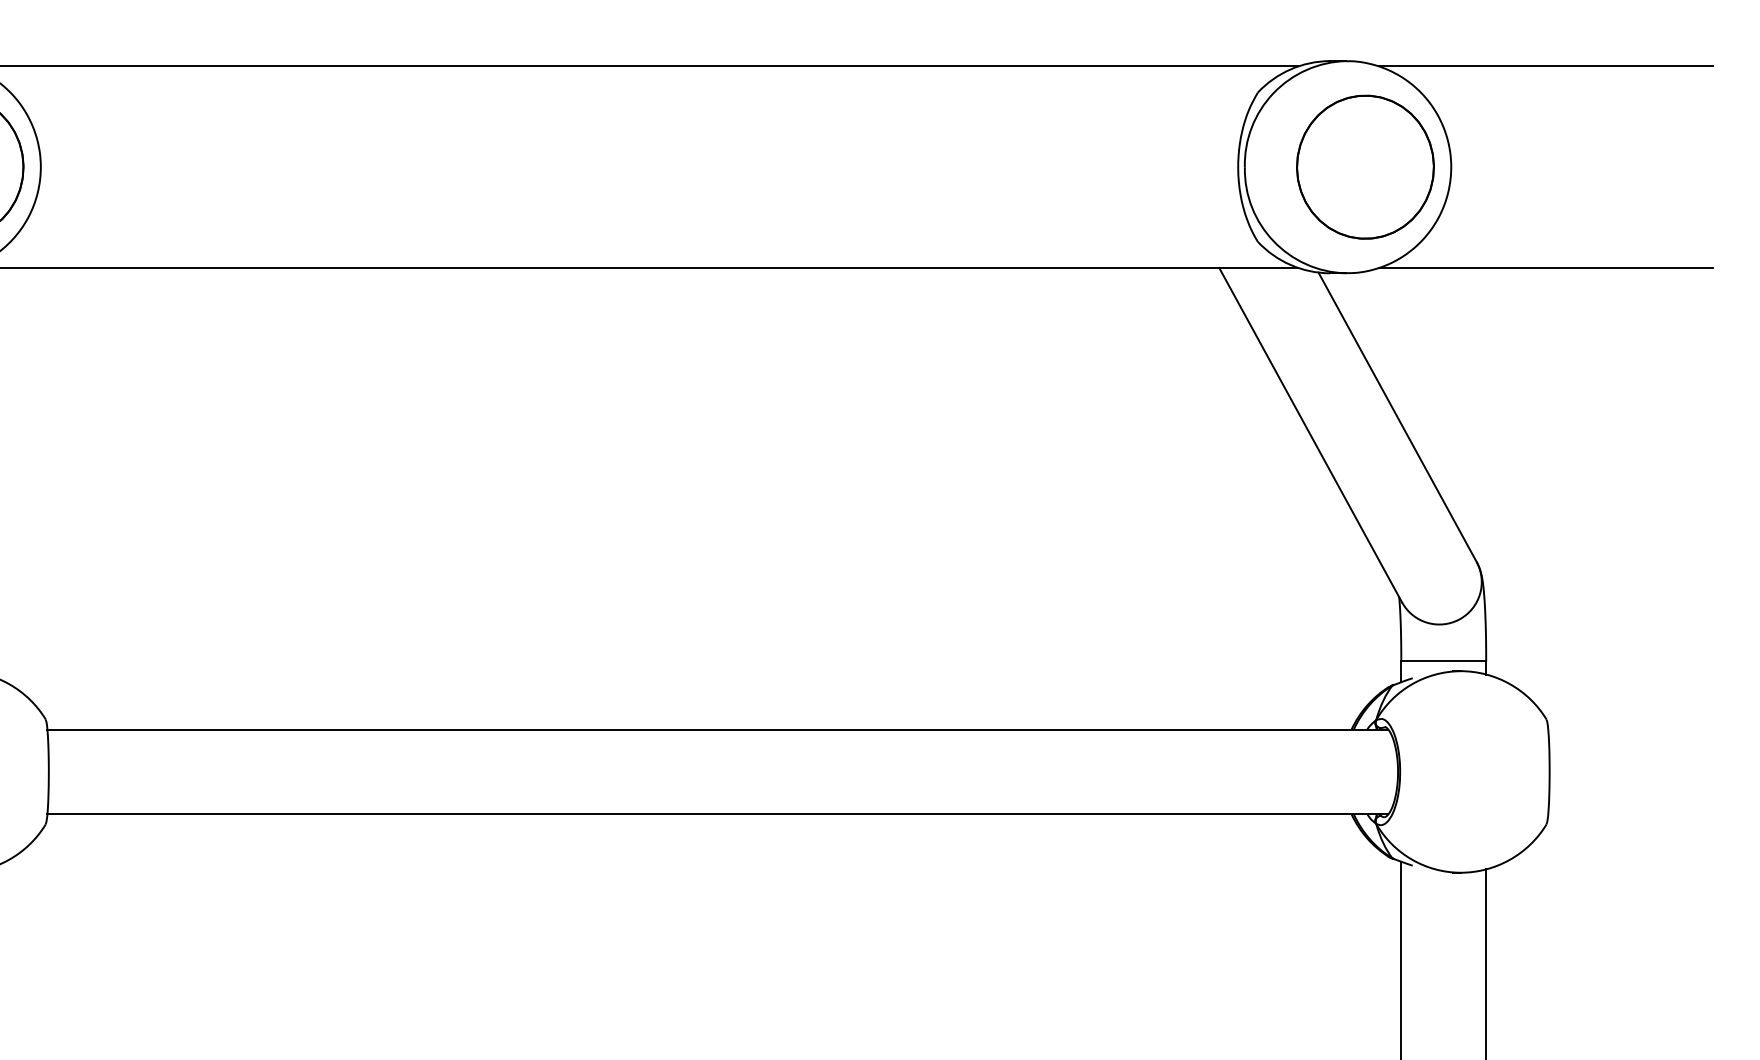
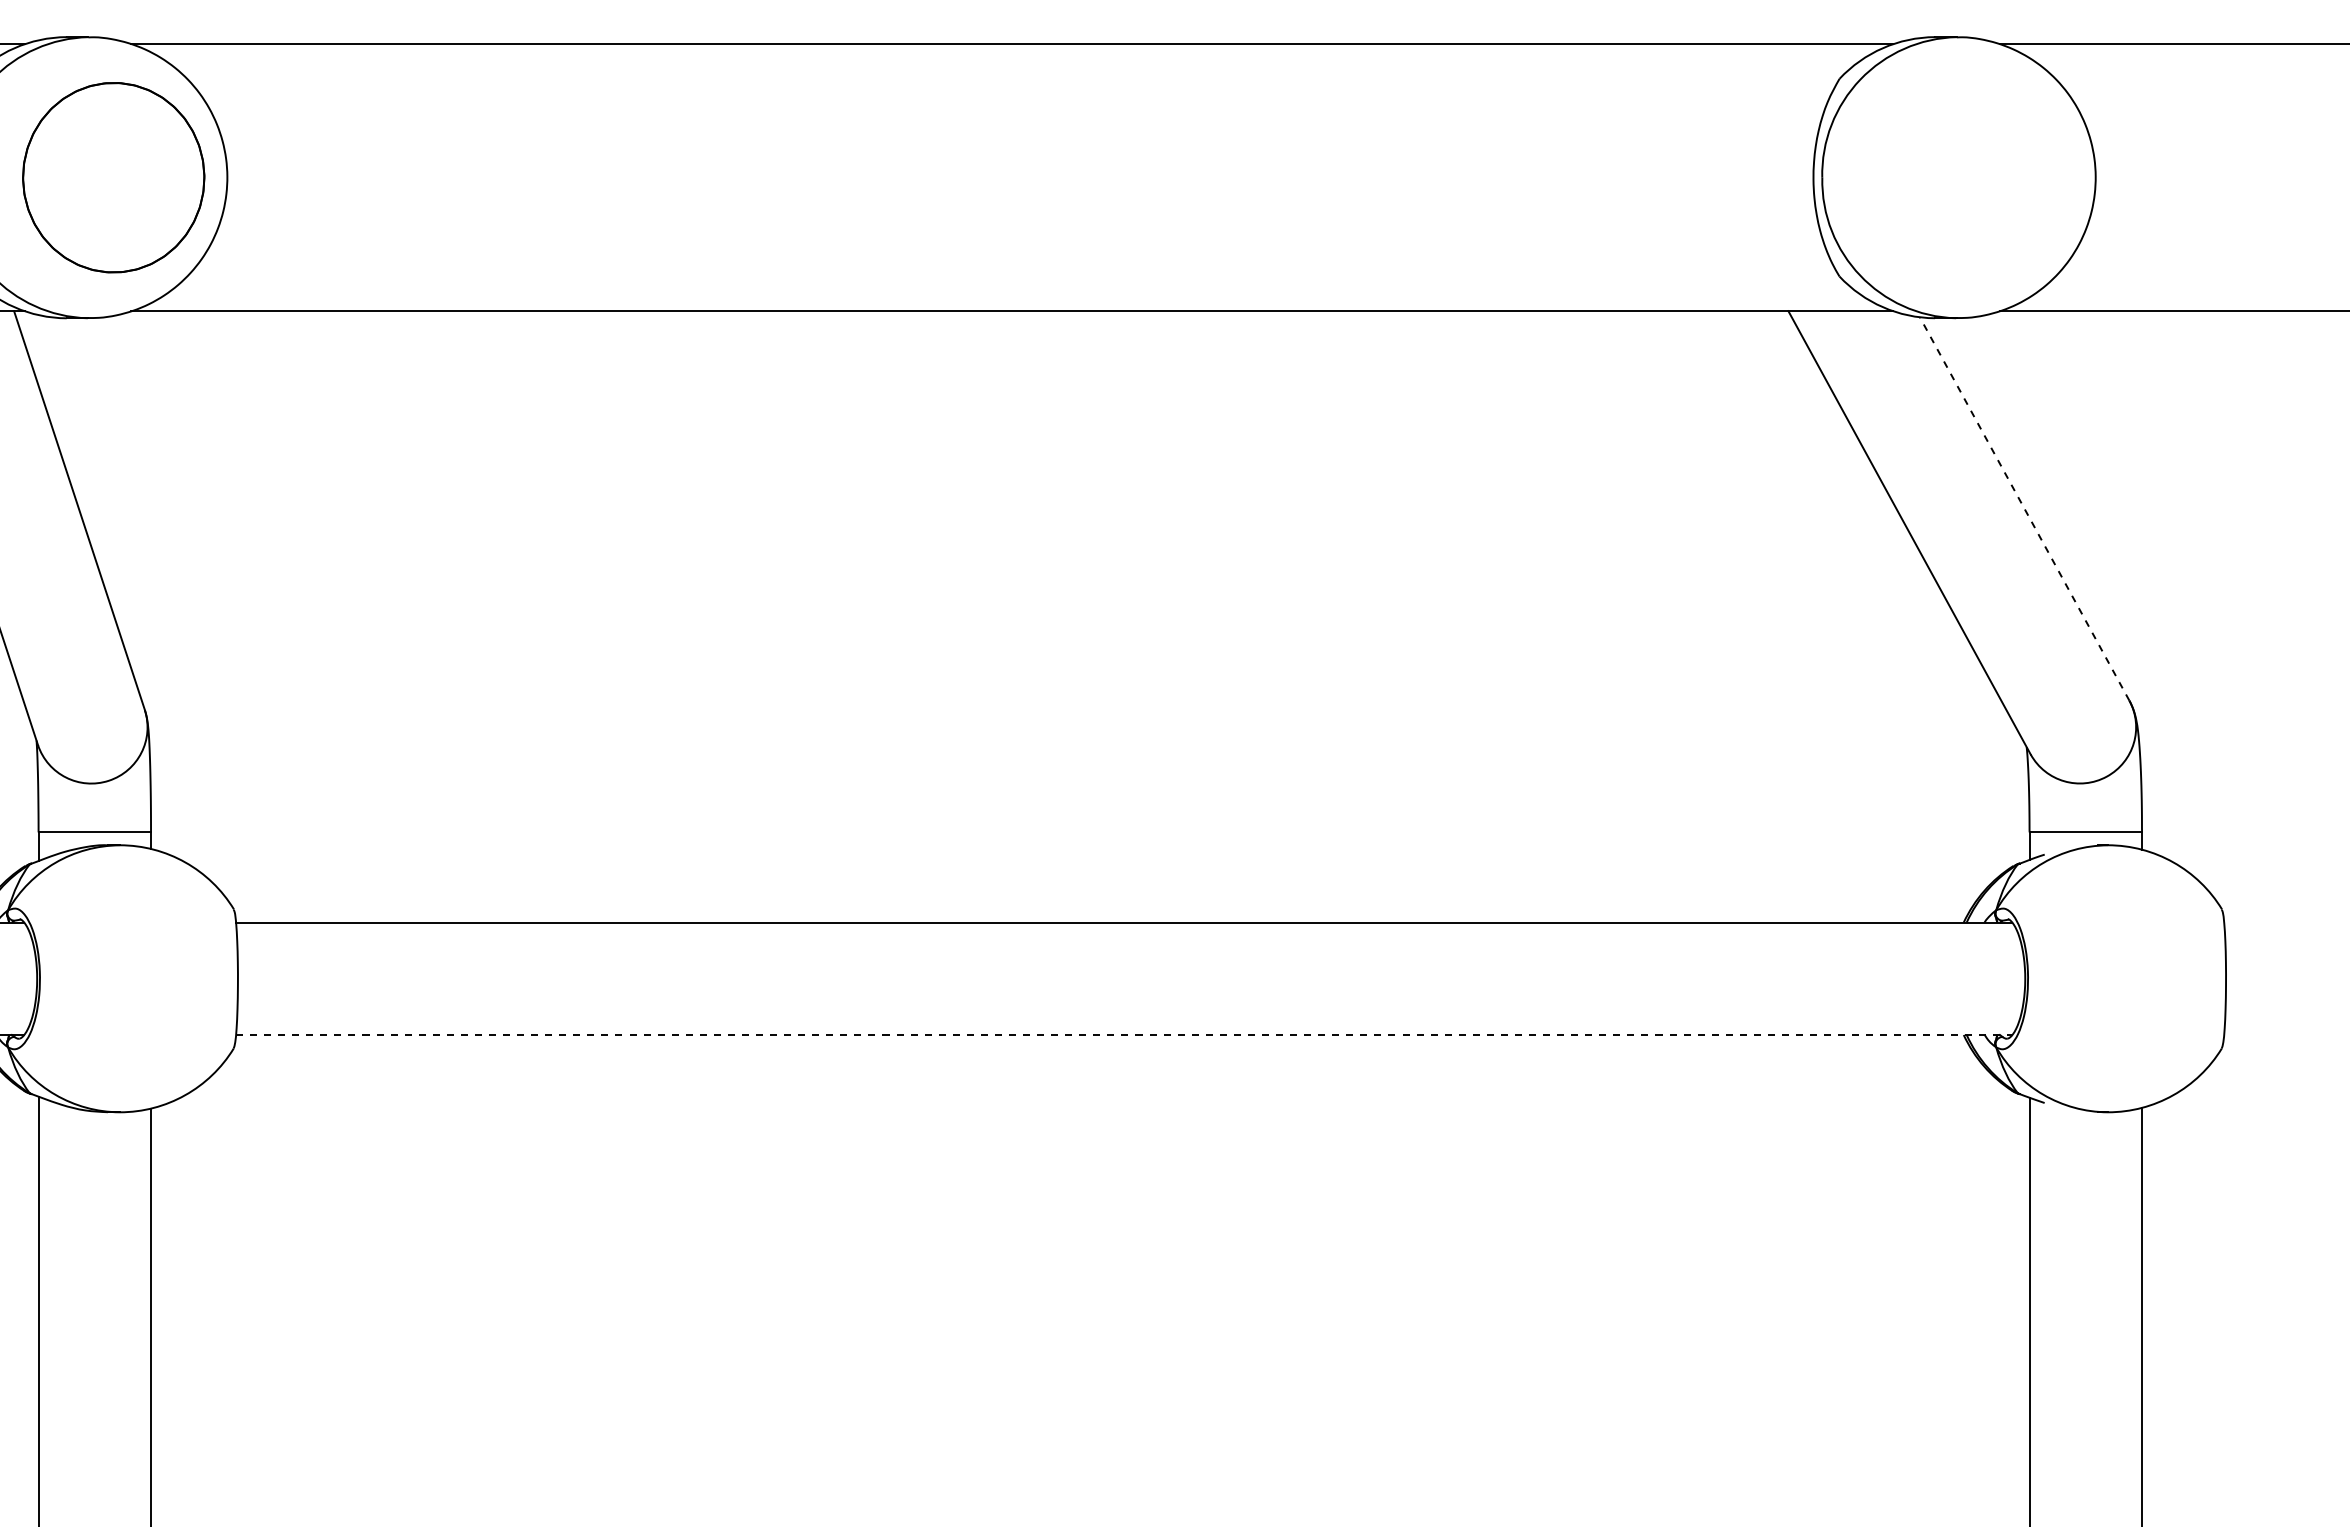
part: (1365, 167) -> (1981, 177), removed
line: (1397, 416) -> (2024, 508), solid -> dashed
line: (718, 814) -> (1124, 1035), solid -> dashed

